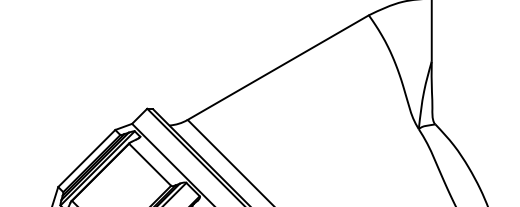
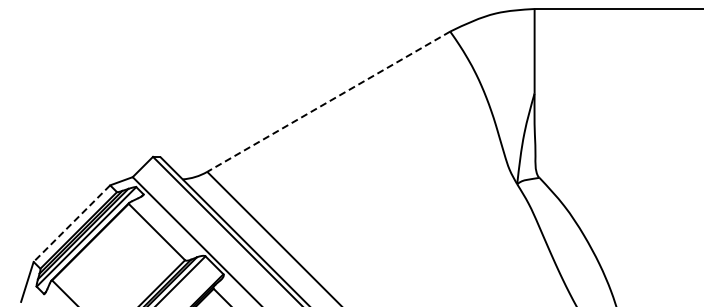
line: (278, 68) -> (328, 102), solid -> dashed
line: (86, 158) -> (71, 223), solid -> dashed

